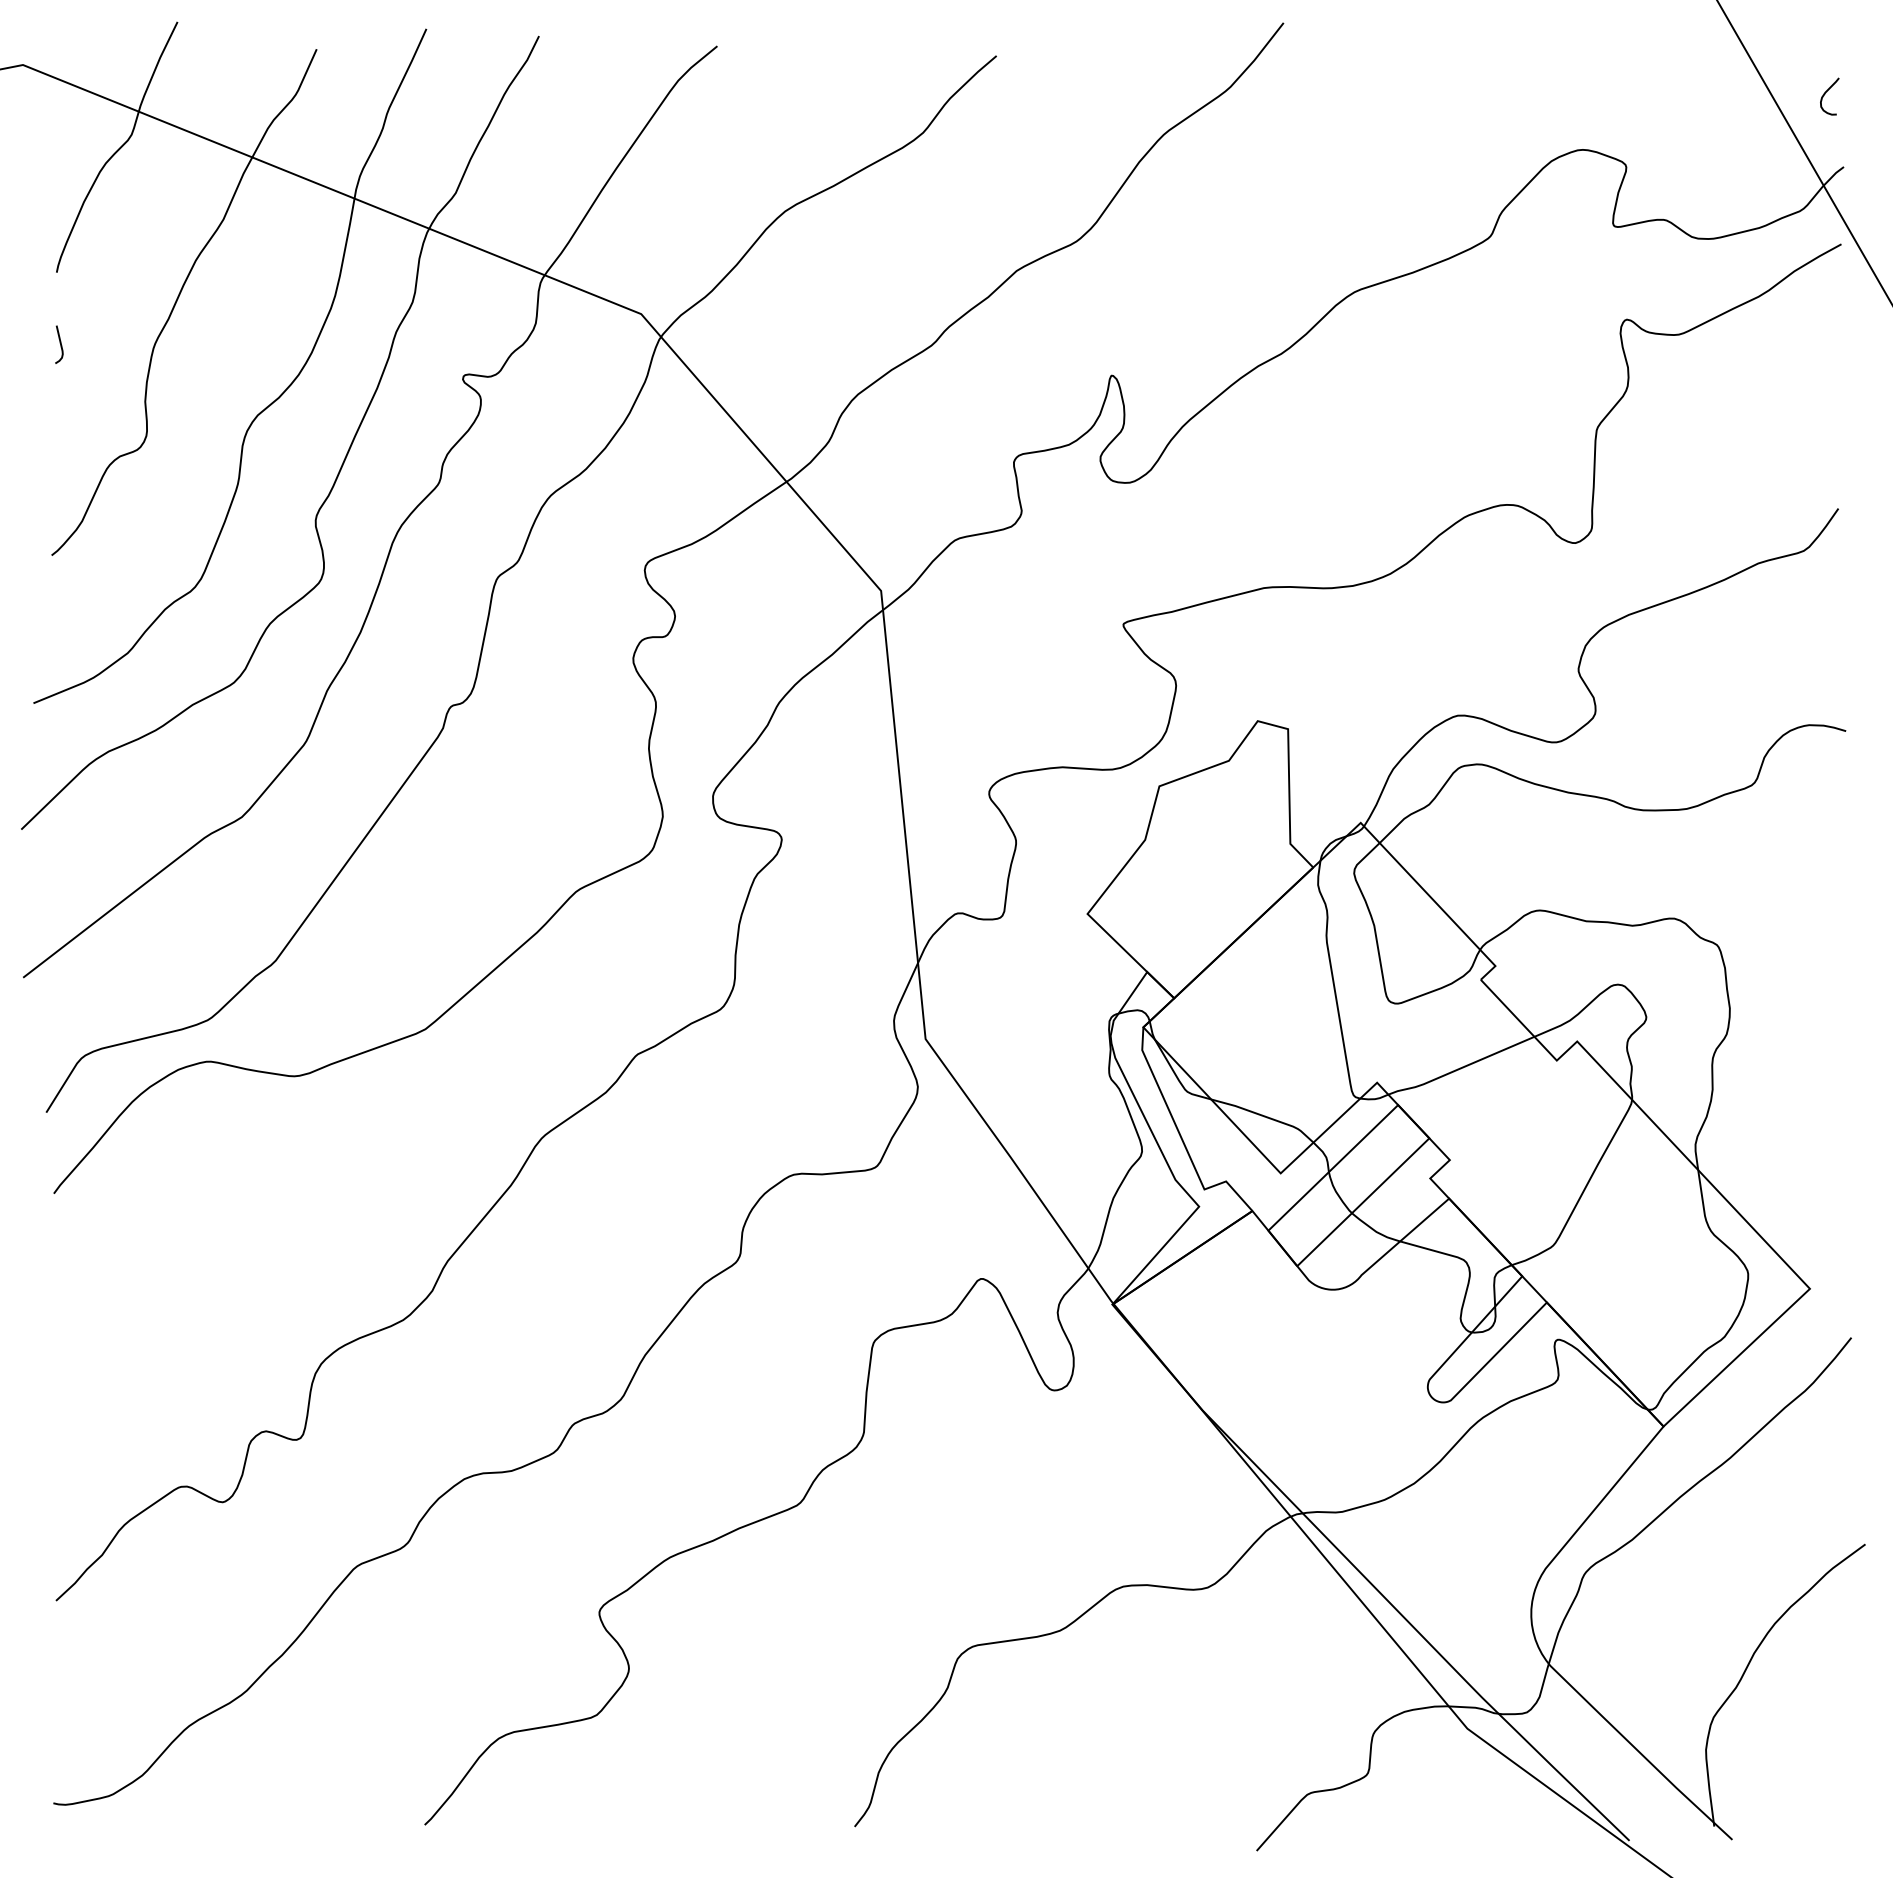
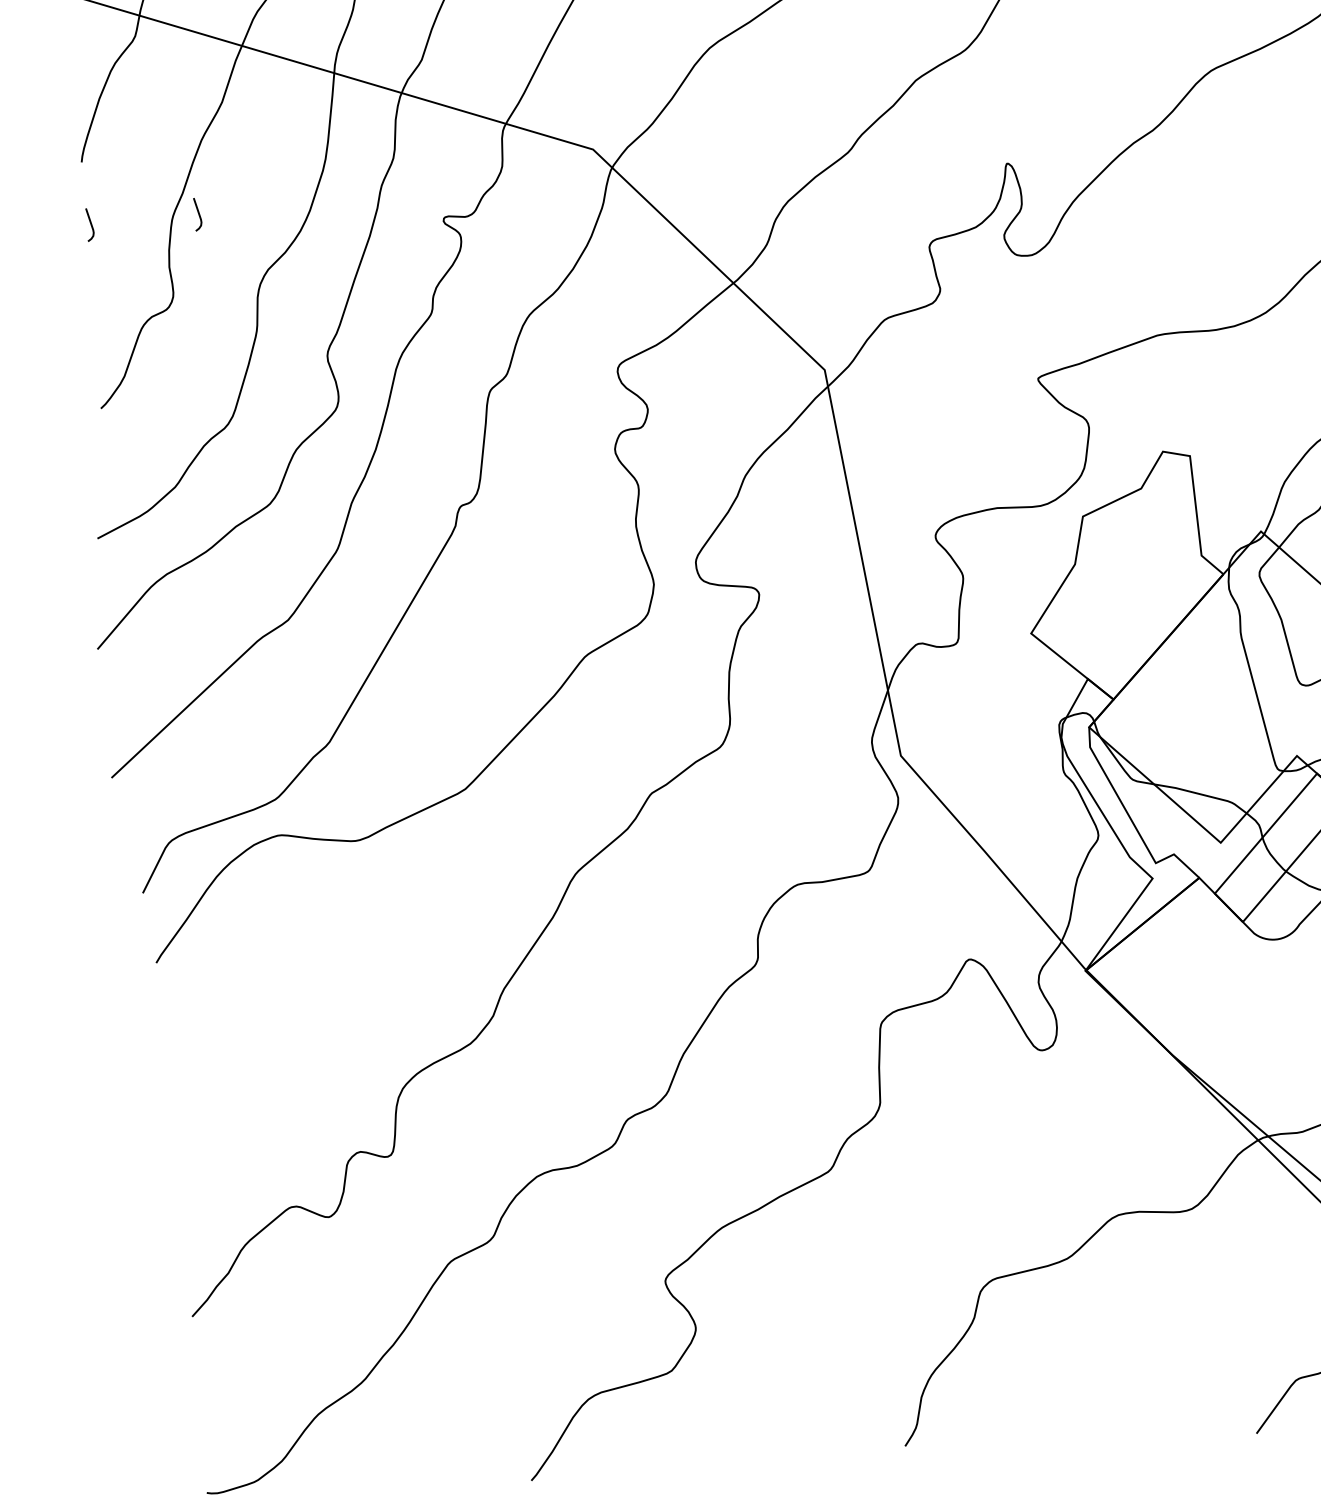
curve: (183, 343) -> (197, 213), added

